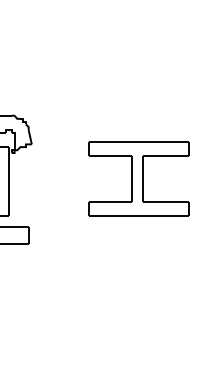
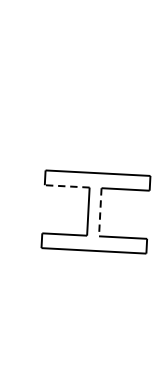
line: (110, 155) -> (67, 186), solid -> dashed
line: (143, 178) -> (100, 212), solid -> dashed

